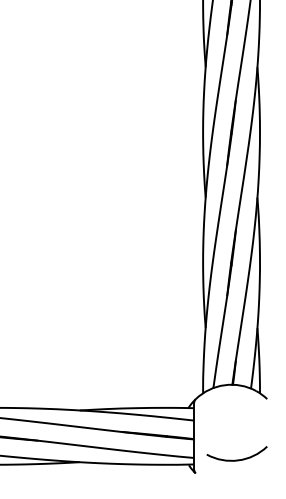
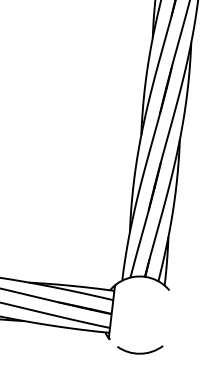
arc: (236, 459) -> (139, 352), moved

